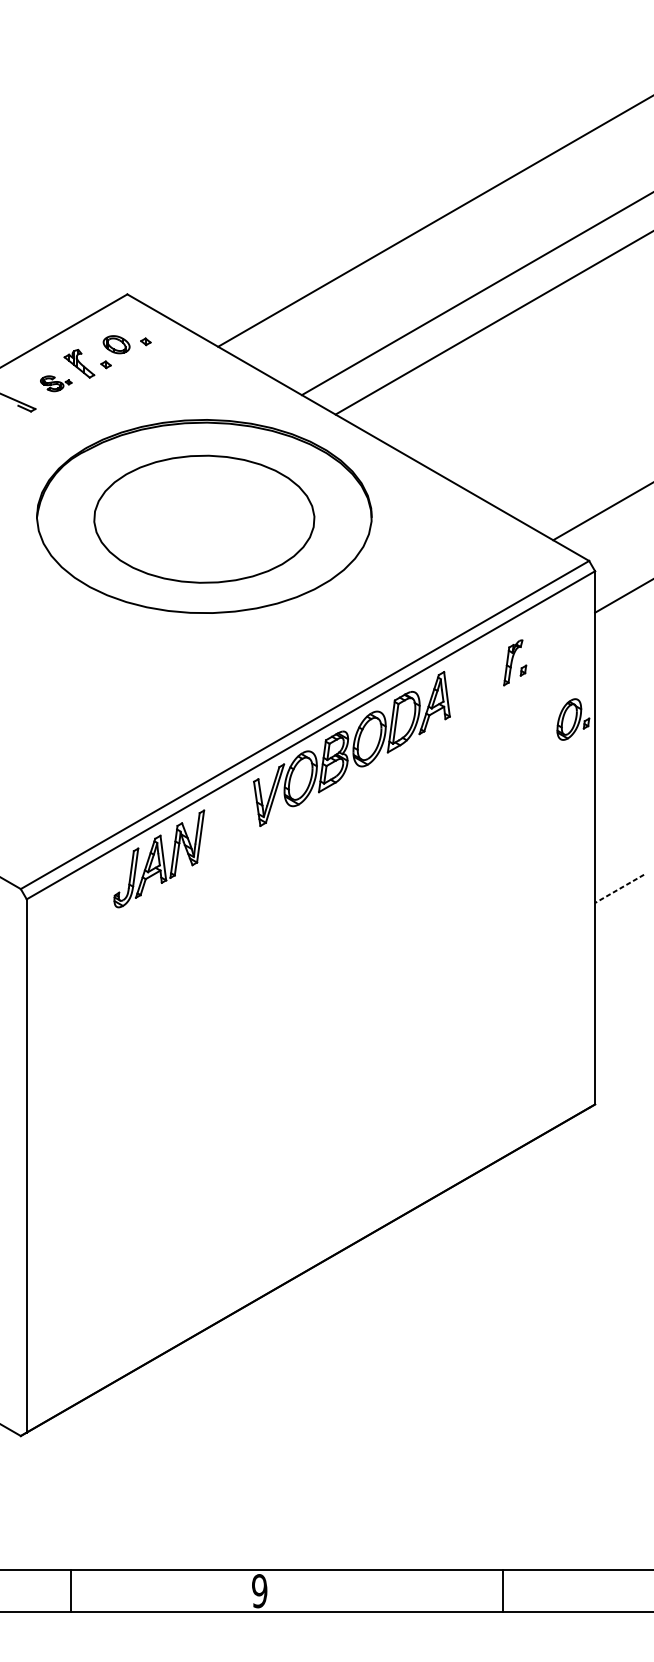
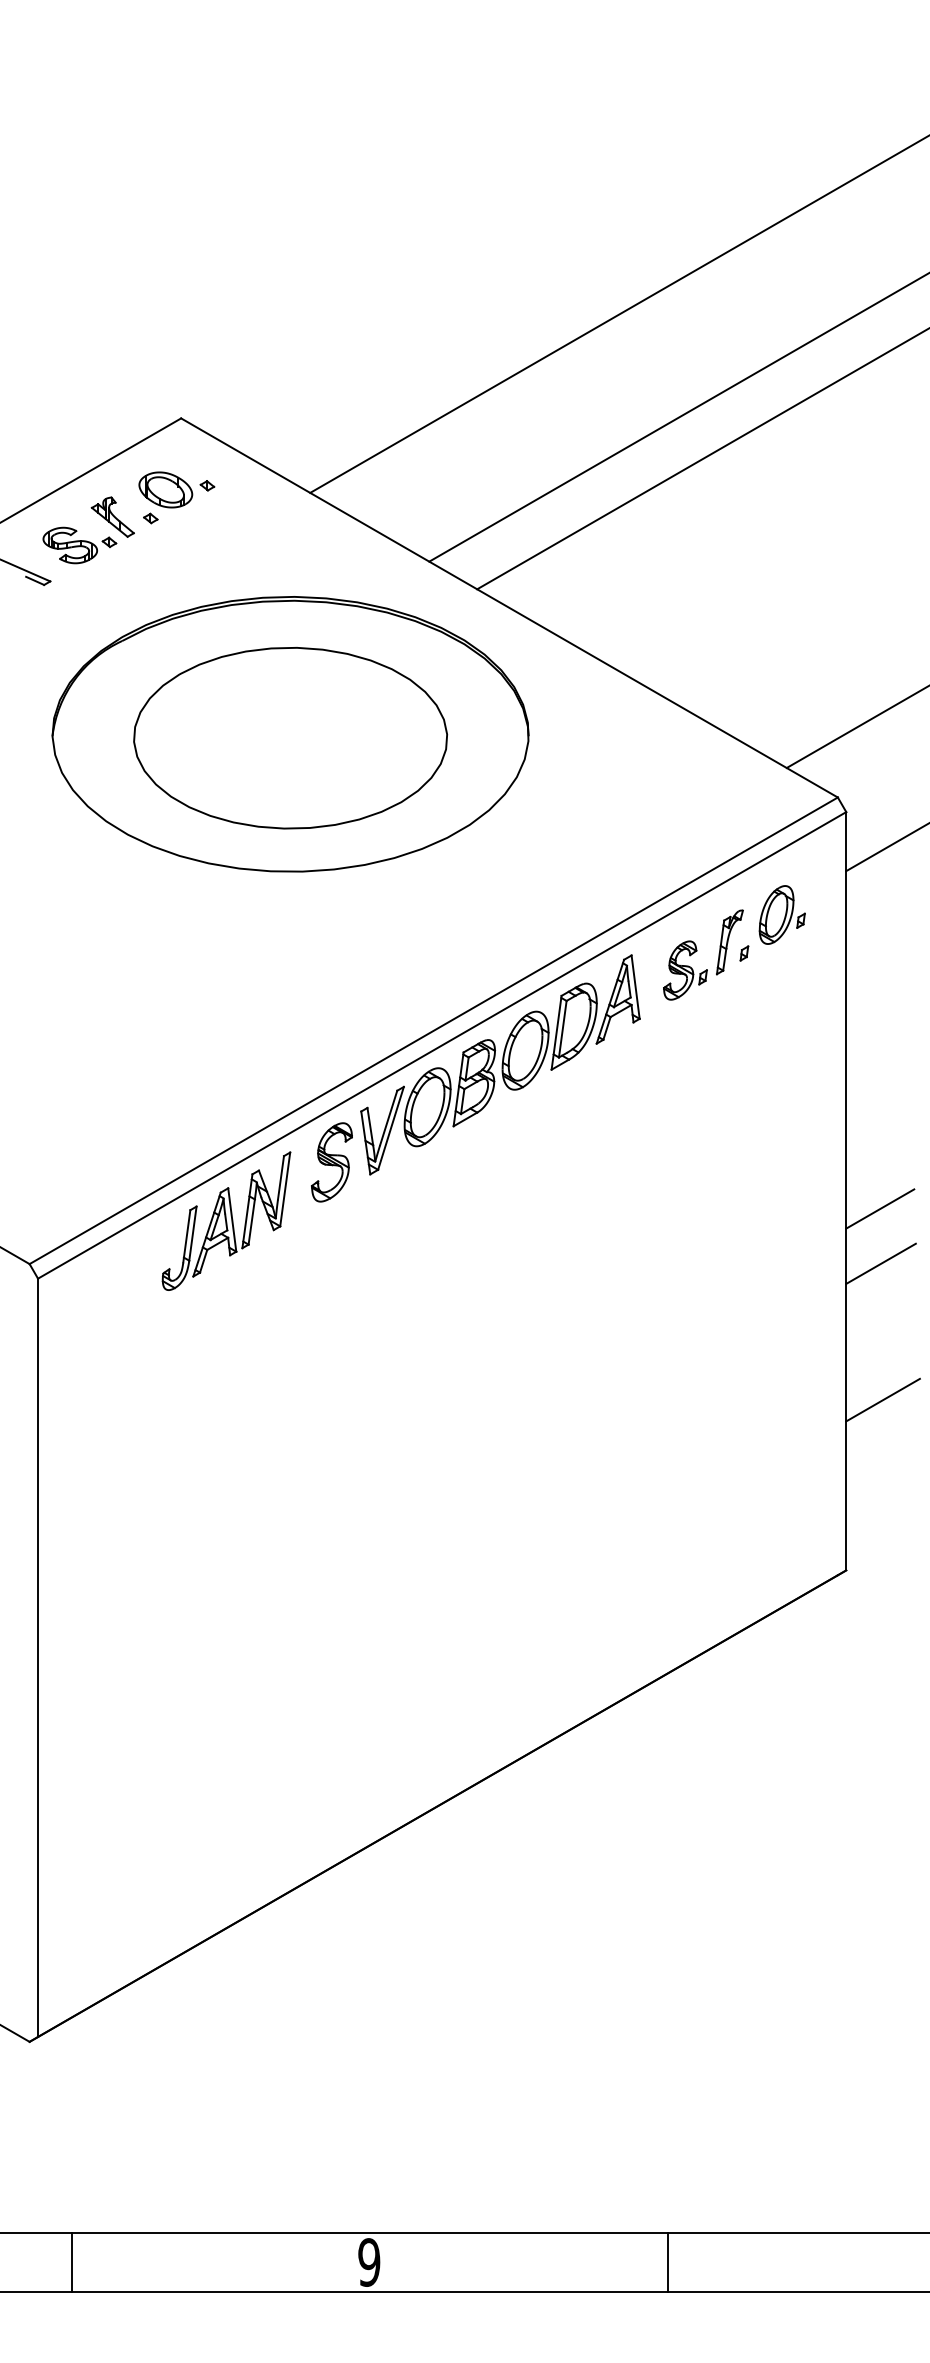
part: (116, 344) -> (165, 489), size x1.43
part: (55, 383) -> (79, 545), size x1.67
part: (482, 682) -> (685, 970), added
part: (572, 719) -> (781, 914), moved
part: (233, 817) -> (331, 1162), added
line: (619, 849) -> (880, 1208), added
line: (619, 889) -> (880, 1264), dashed -> solid
line: (620, 984) -> (882, 1399), added
line: (70, 1591) -> (72, 2262), moved
line: (502, 1591) -> (667, 2262), moved

